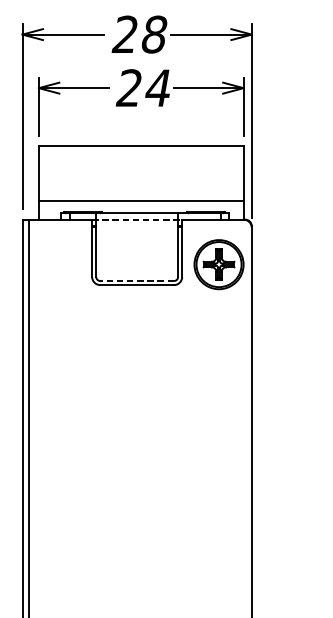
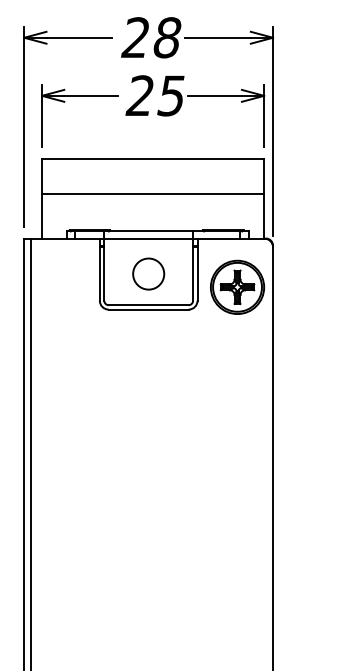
text: (157, 87) -> (170, 95), 24 -> 25
line: (141, 201) -> (153, 194), moved
line: (137, 219) -> (148, 238), dashed -> solid
circle: (137, 251) -> (148, 273), added
line: (137, 281) -> (148, 305), dashed -> solid

